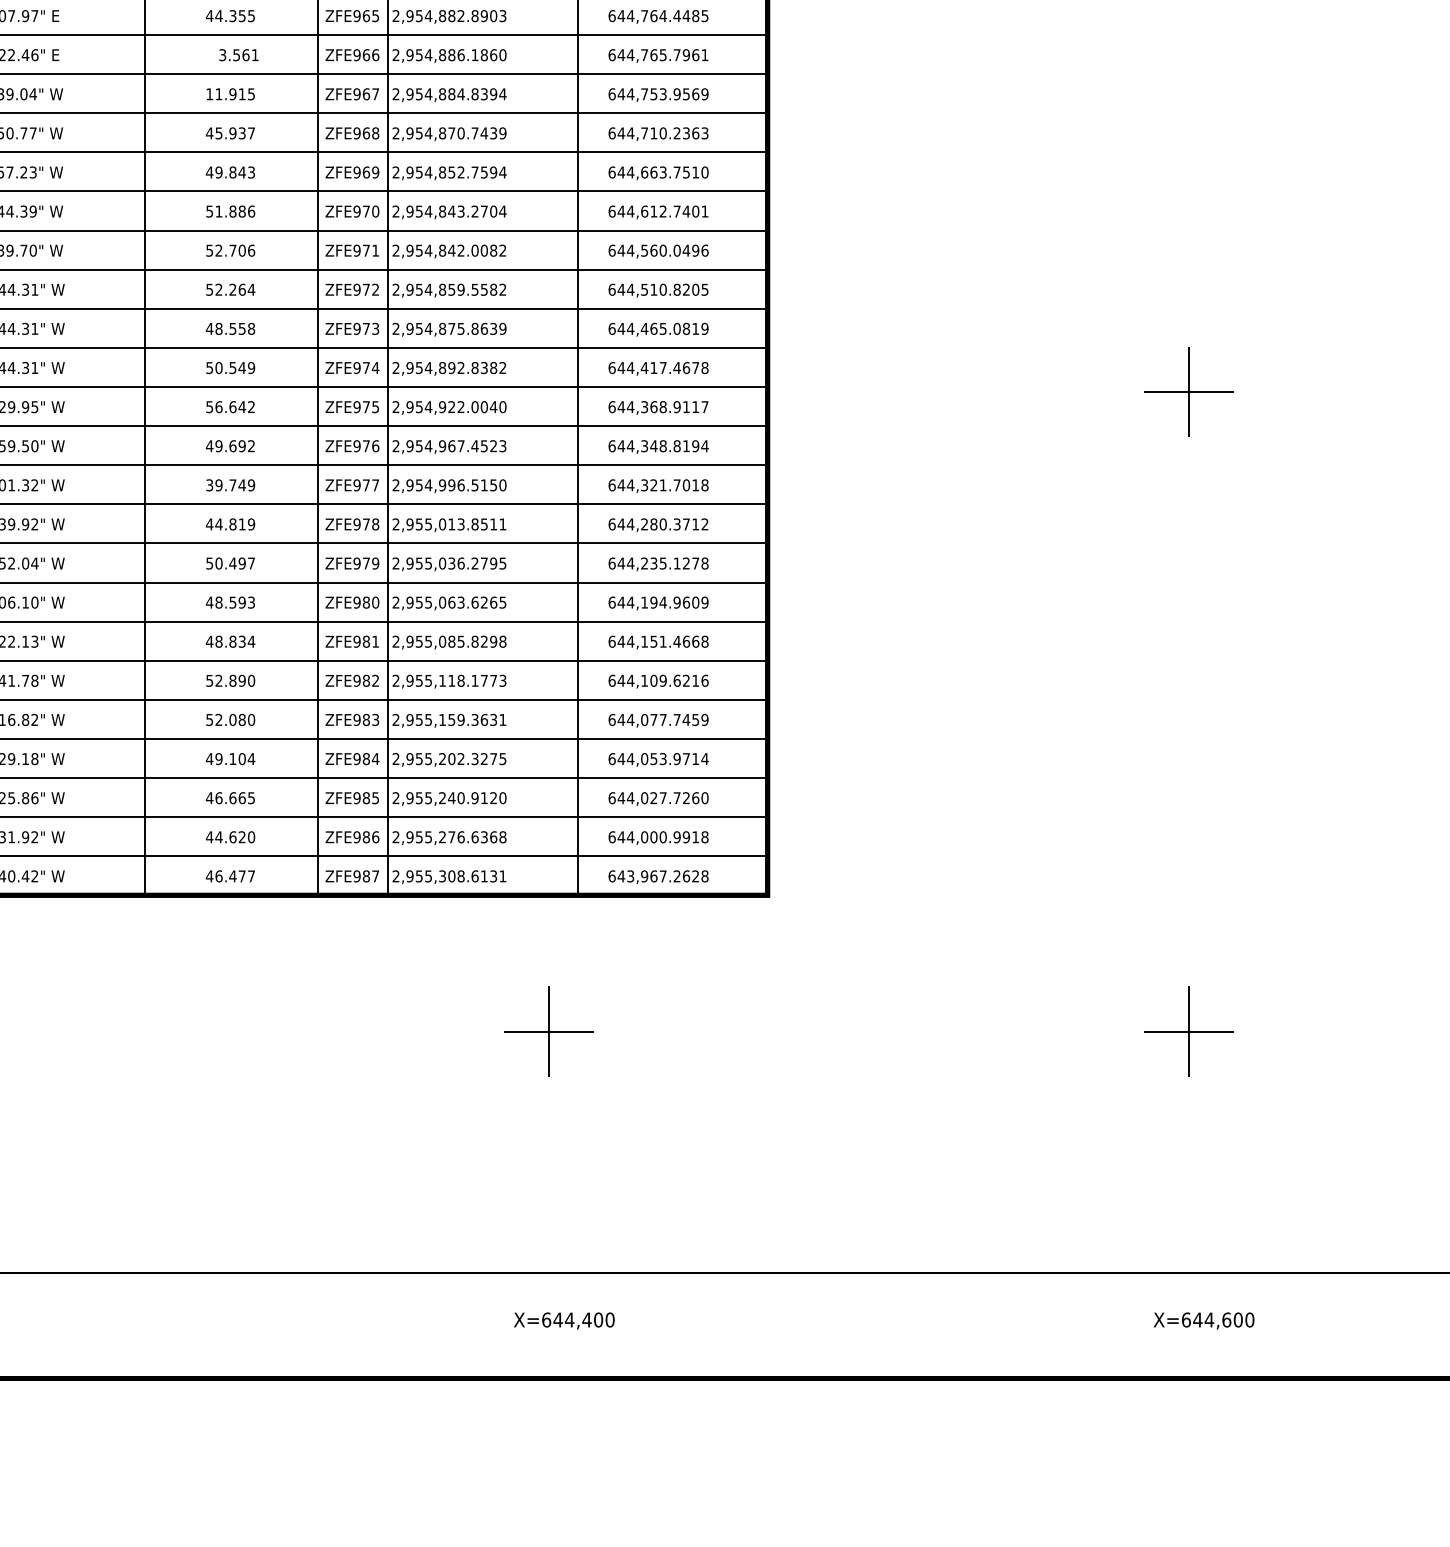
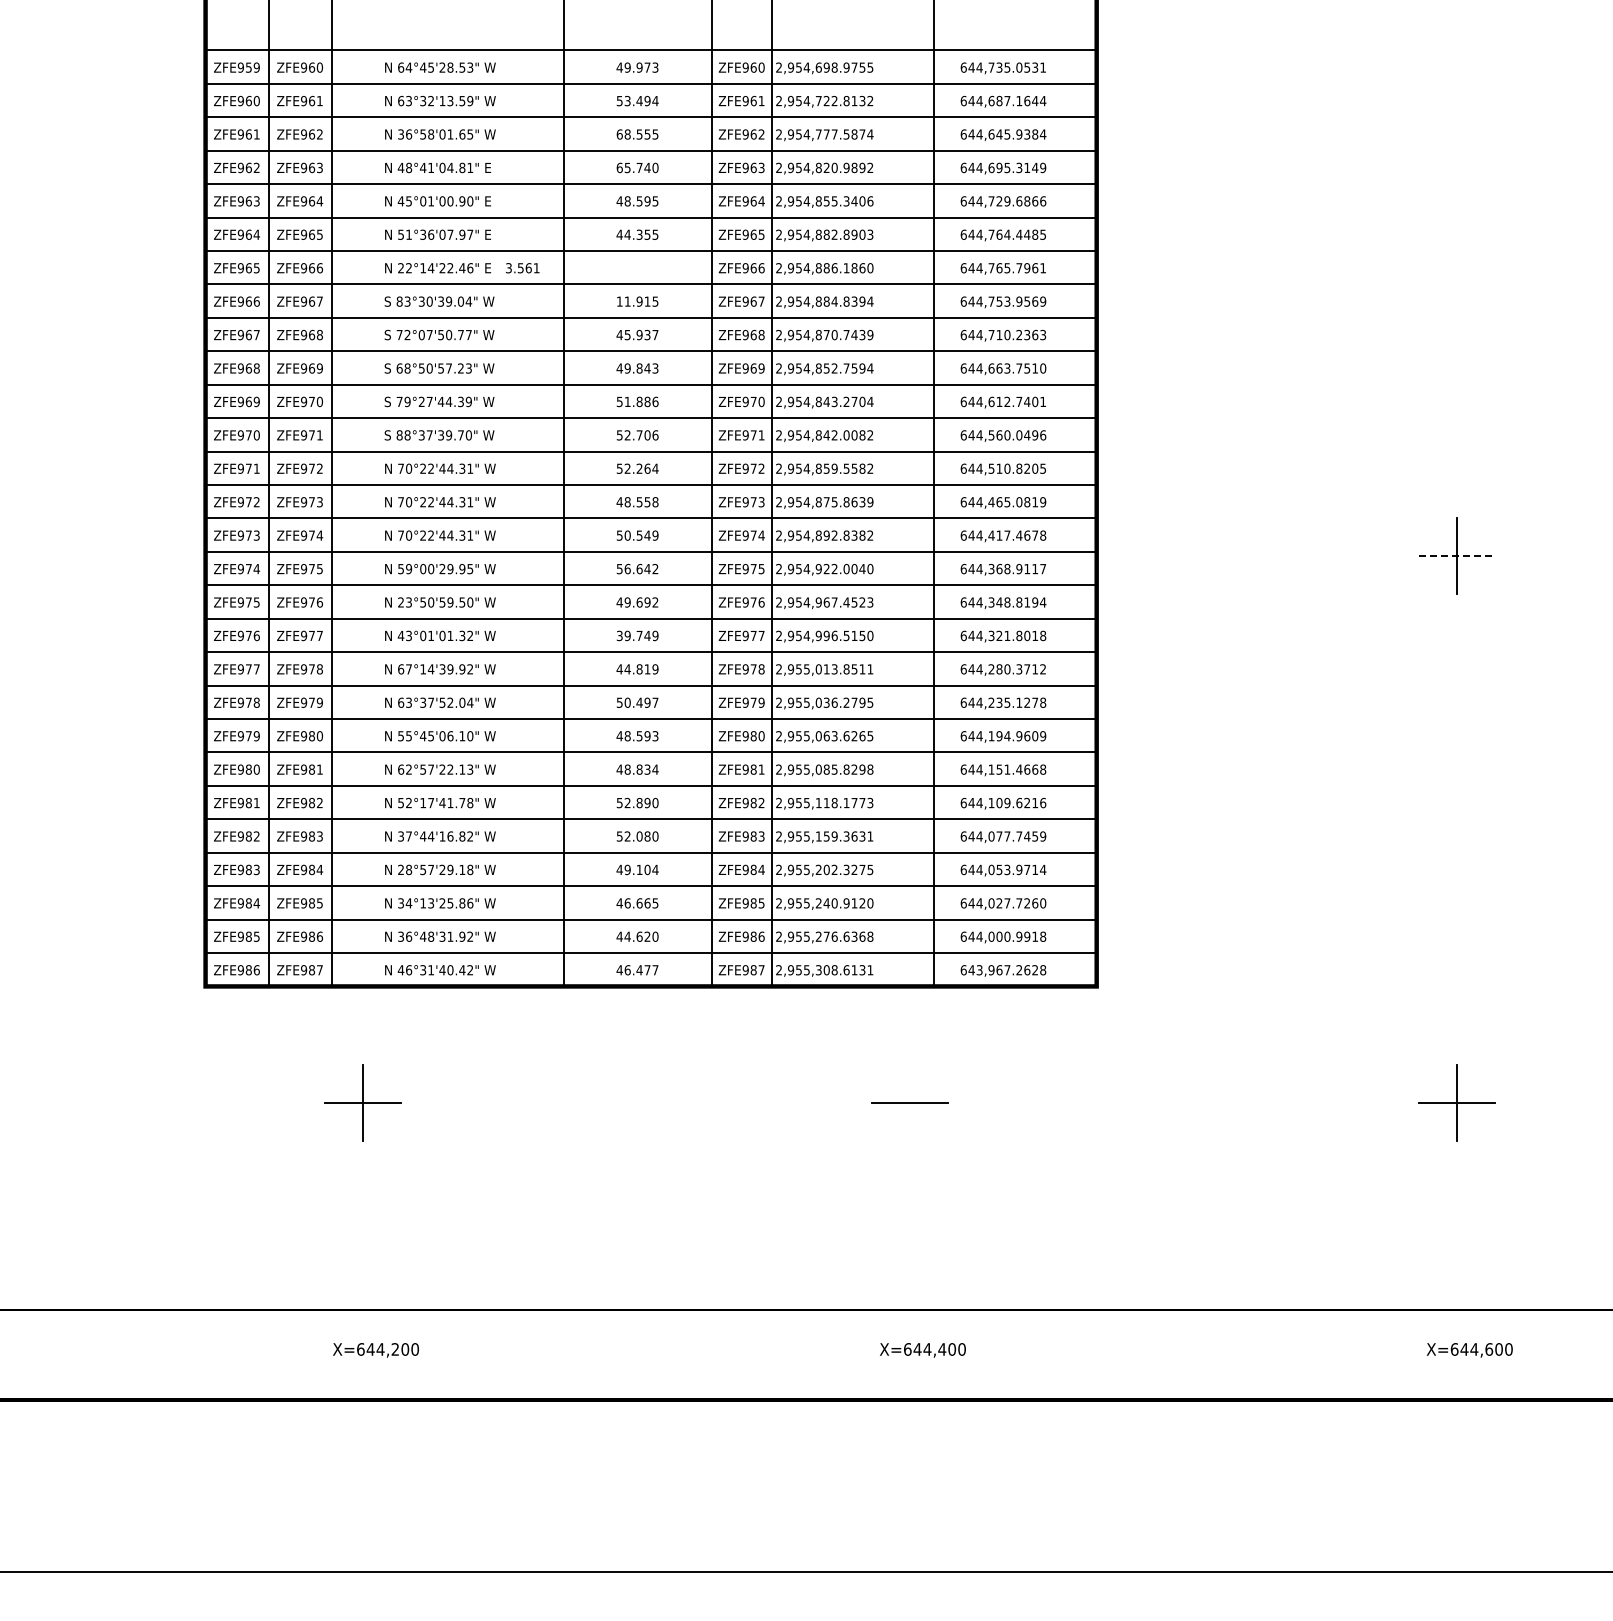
text: (238, 55) -> (522, 268), moved
line: (1188, 391) -> (1456, 555), solid -> dashed
text: (677, 484) -> (1019, 635), 644,321.7018 -> 644,321.8018
line: (549, 1031) -> (910, 1102), removed

